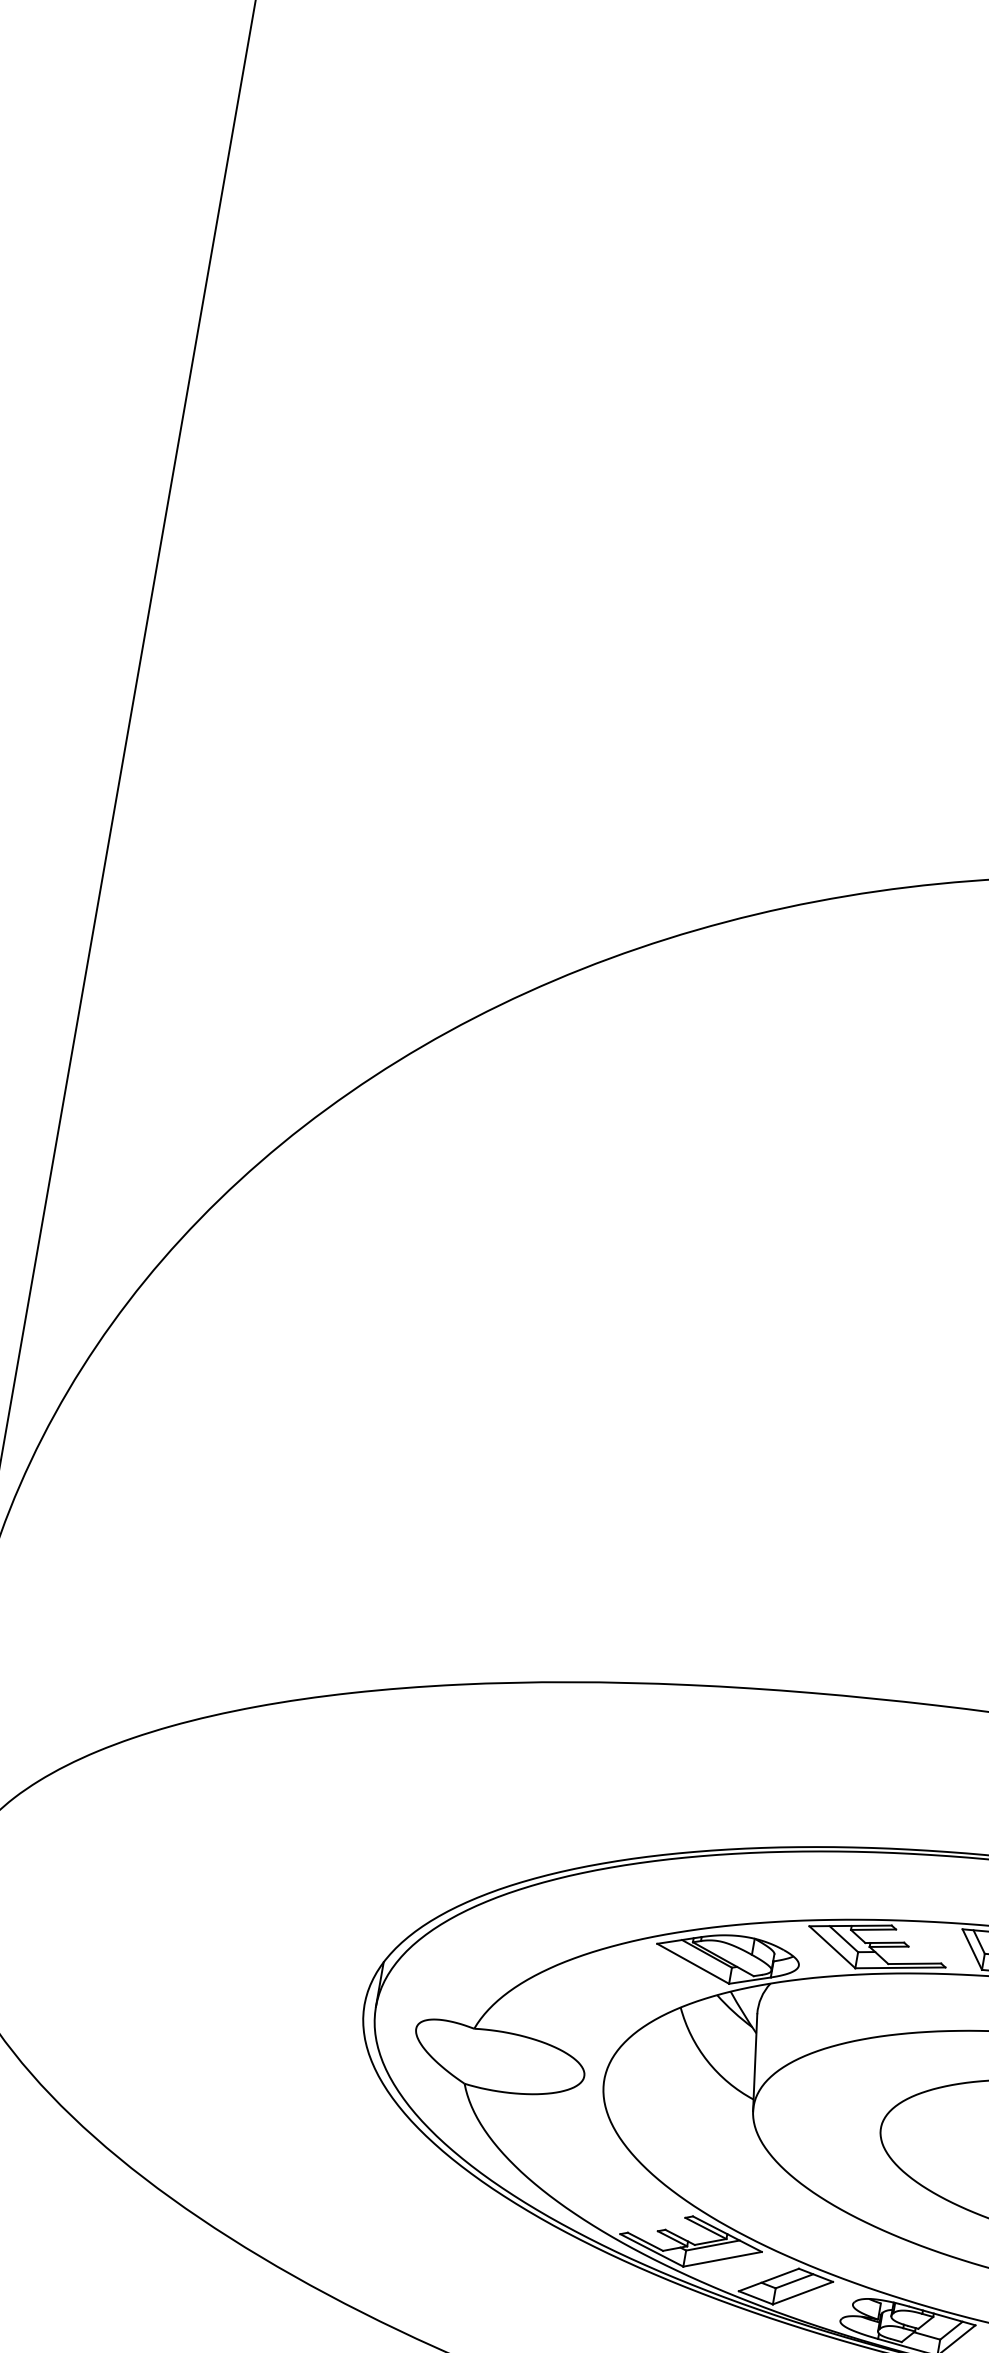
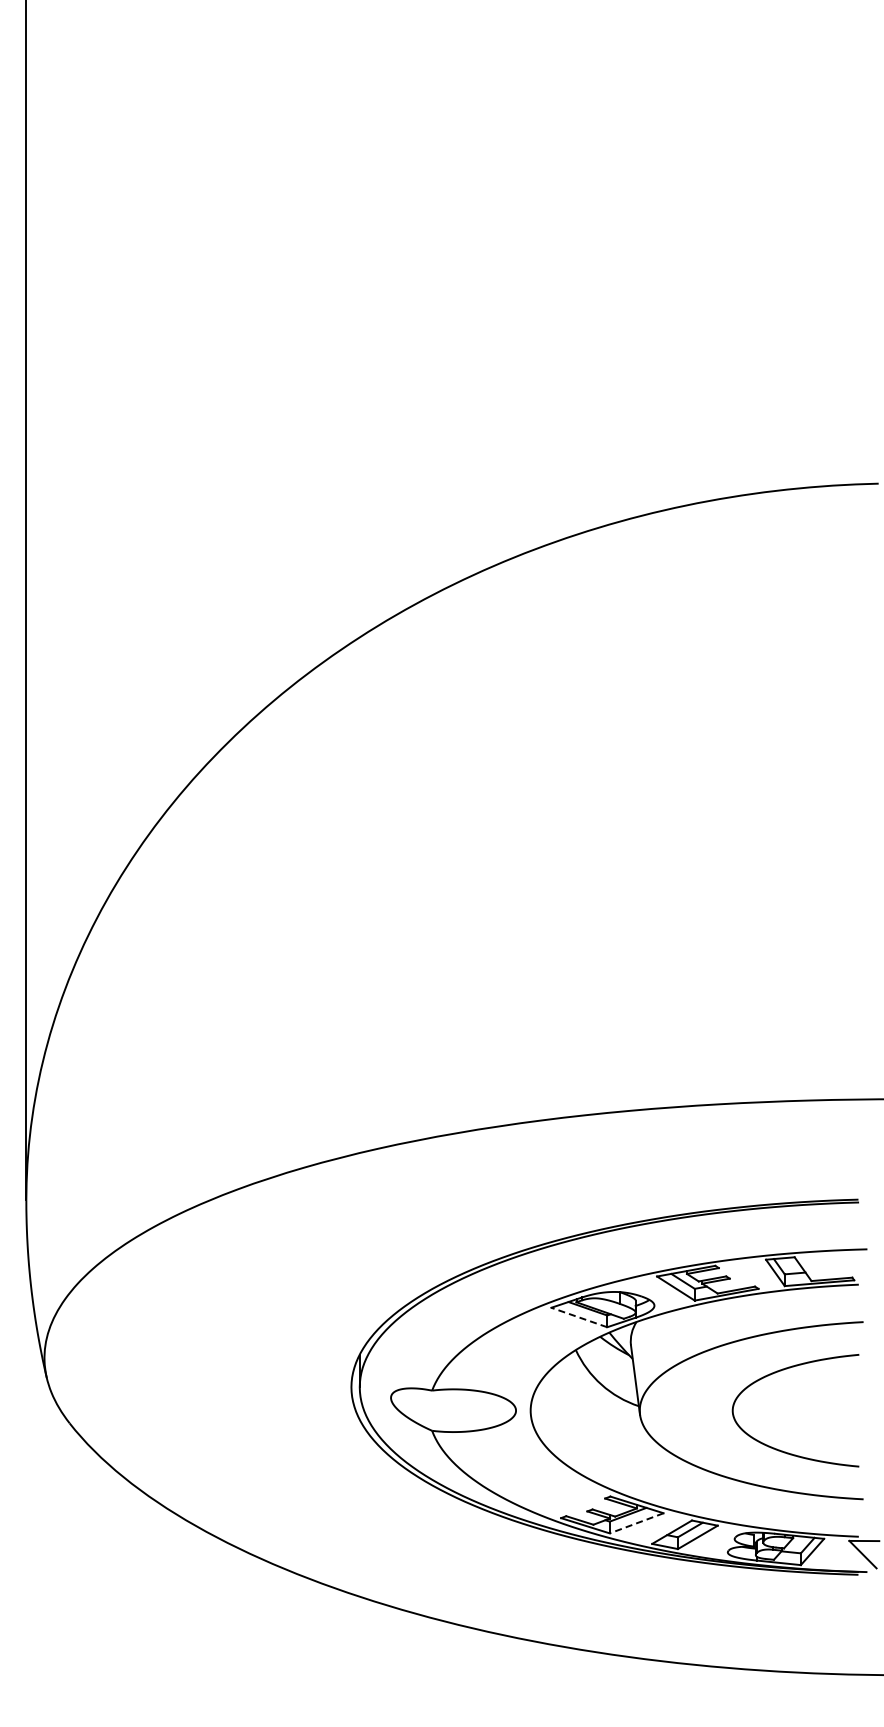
line: (693, 1963) -> (579, 1317), solid -> dashed
line: (722, 2259) -> (636, 1523), solid -> dashed

